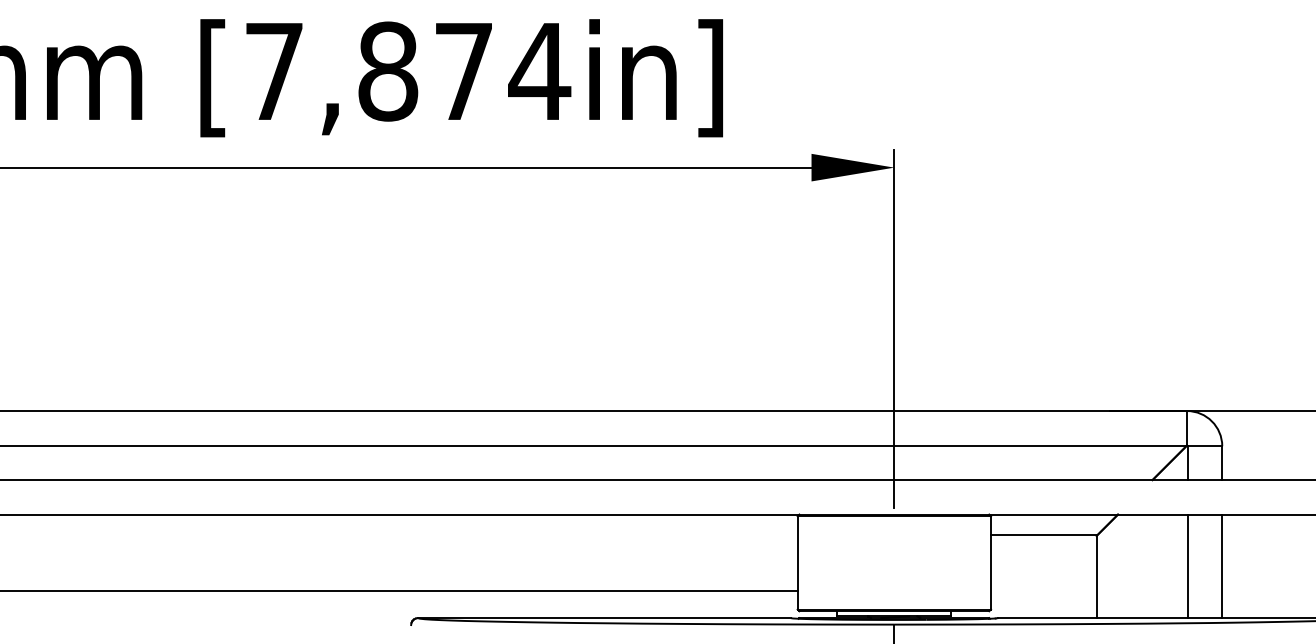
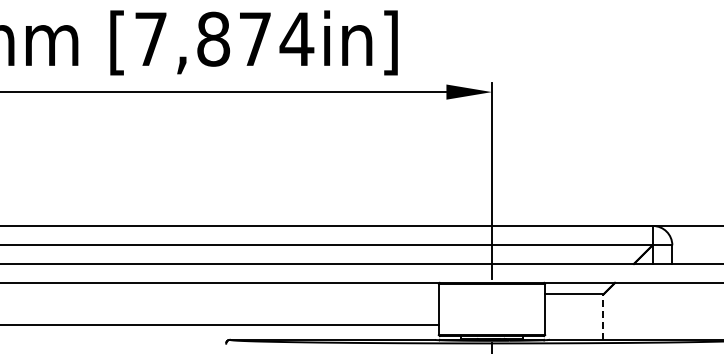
line: (1188, 564) -> (653, 310), removed
line: (1222, 564) -> (672, 310), removed
line: (1097, 577) -> (603, 317), solid -> dashed

